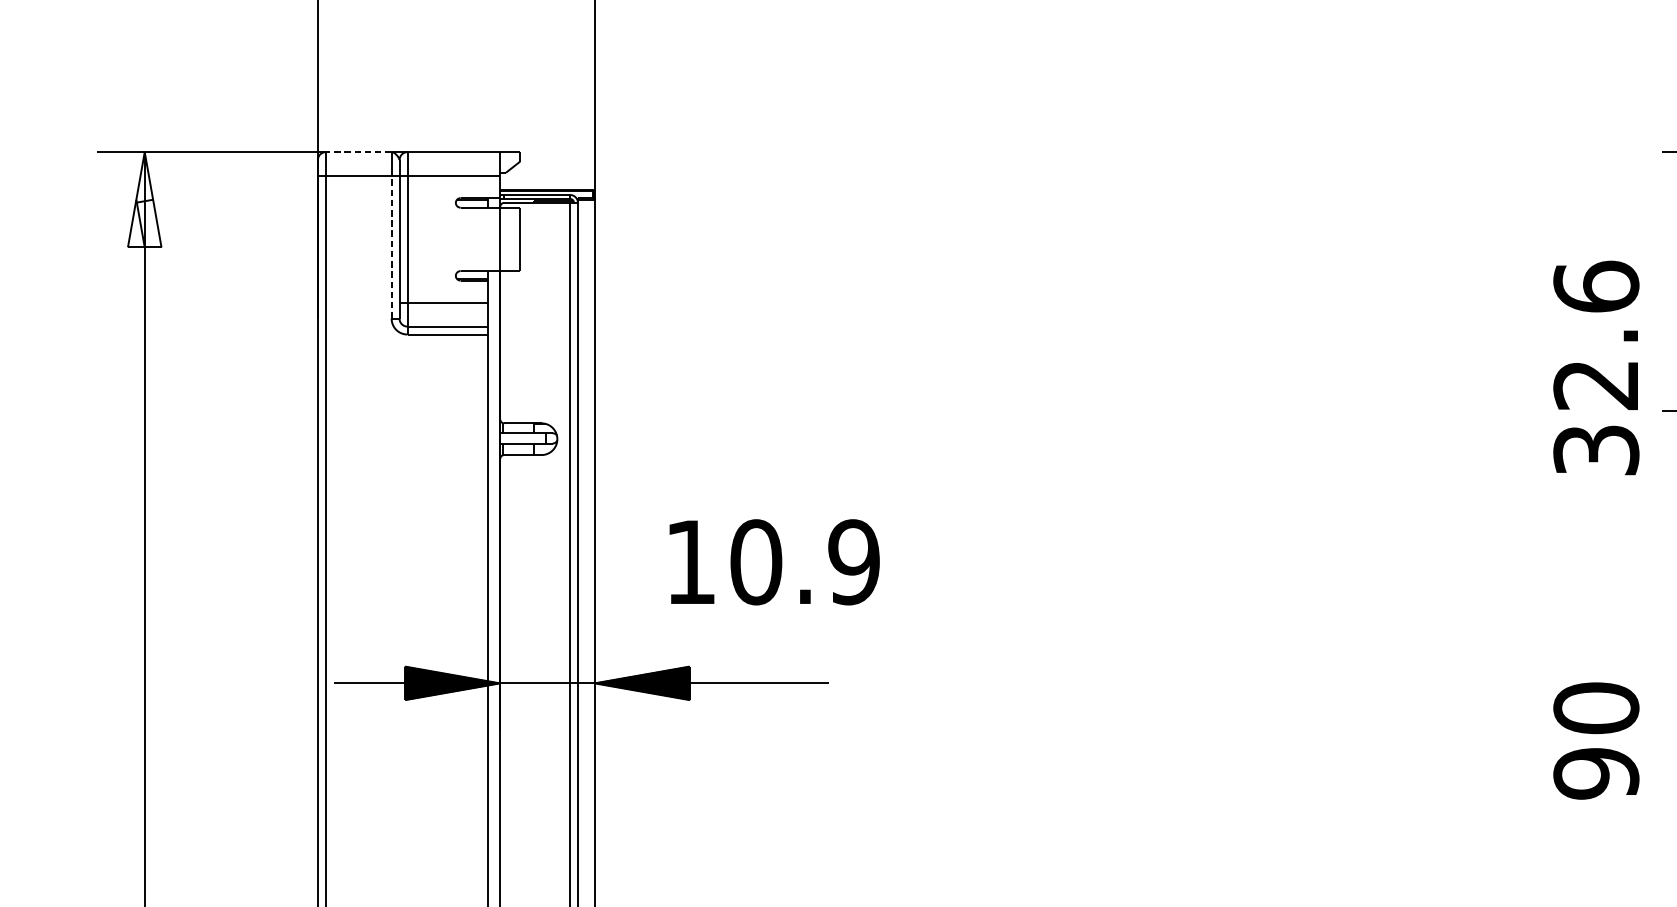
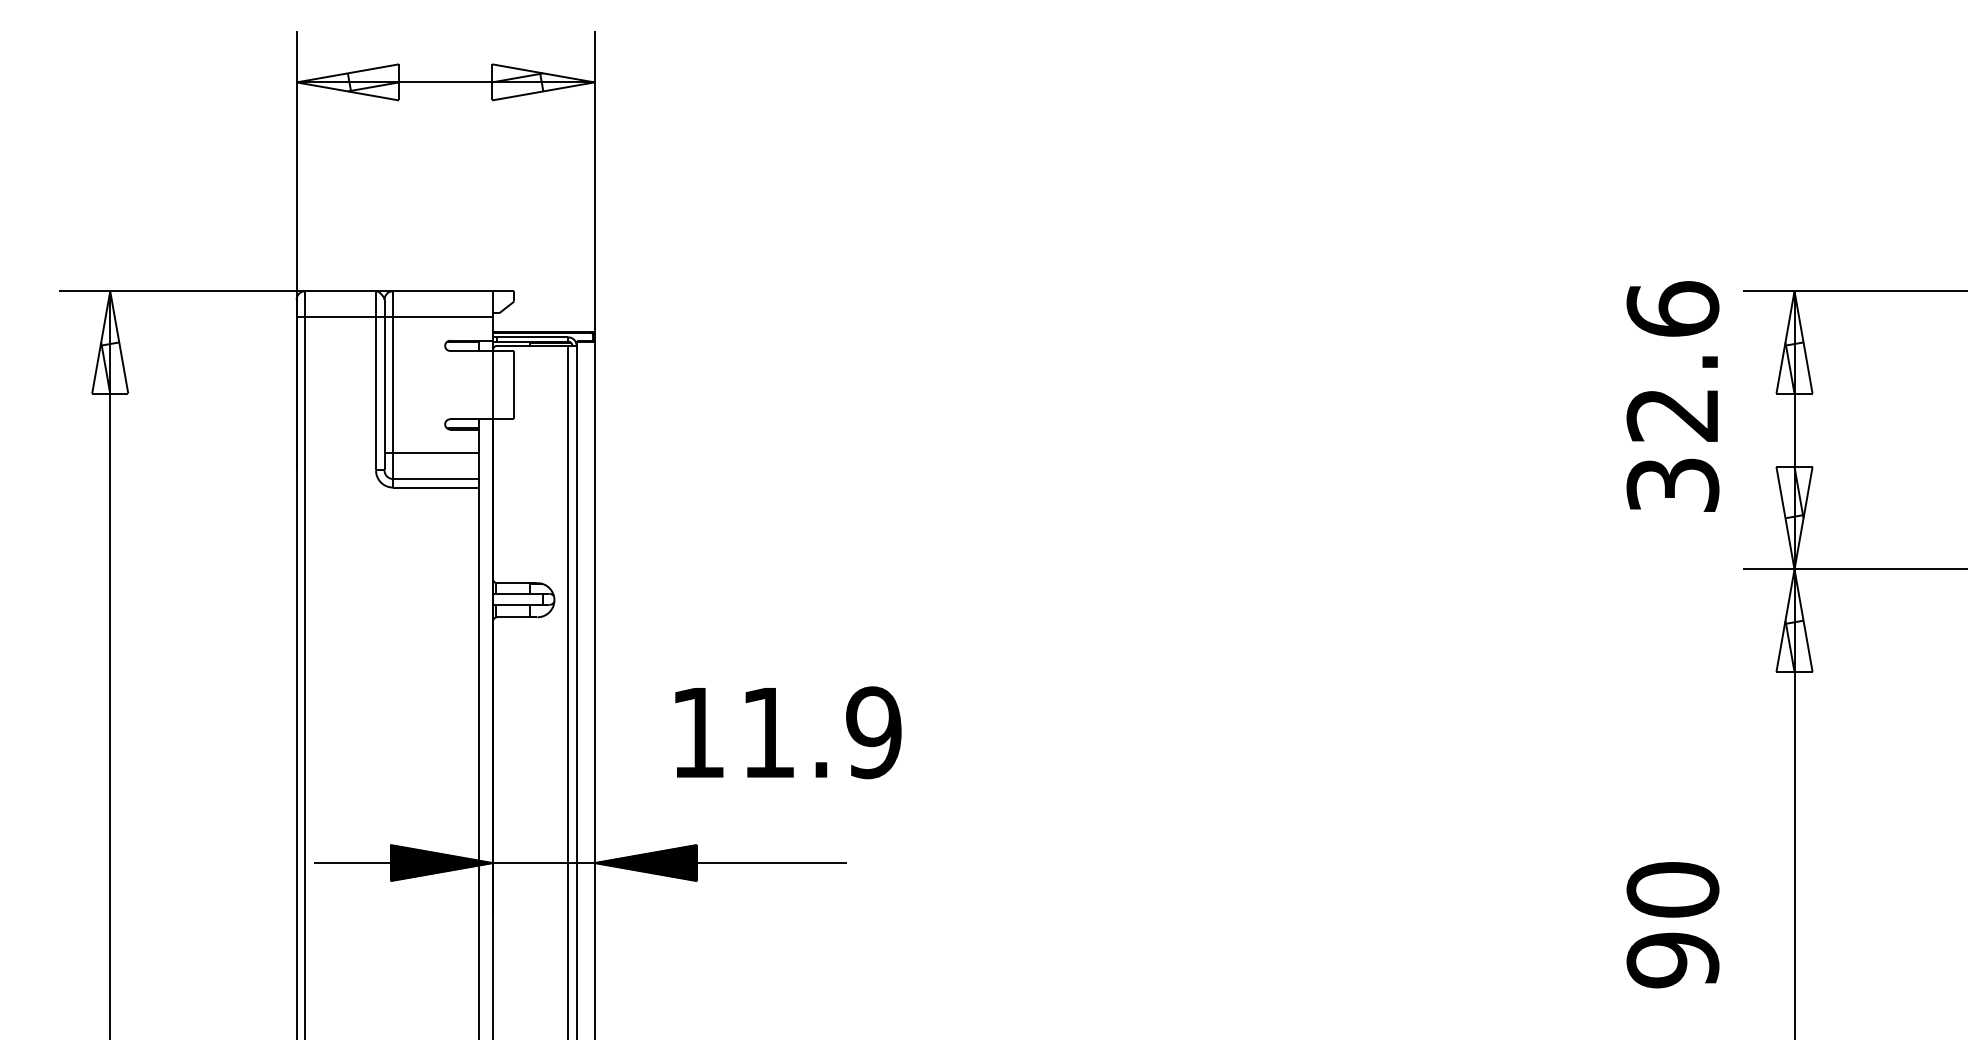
line: (358, 152) -> (340, 291), dashed -> solid
line: (392, 247) -> (376, 393), dashed -> solid
text: (1595, 367) -> (1672, 396), moved
text: (756, 562) -> (768, 732), 10.9 -> 11.9

